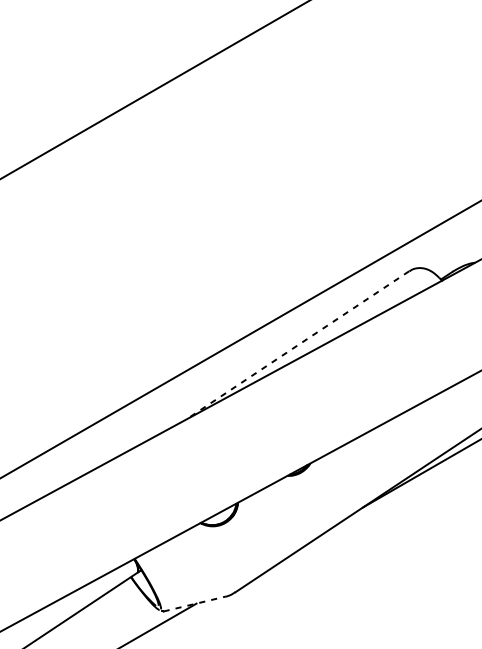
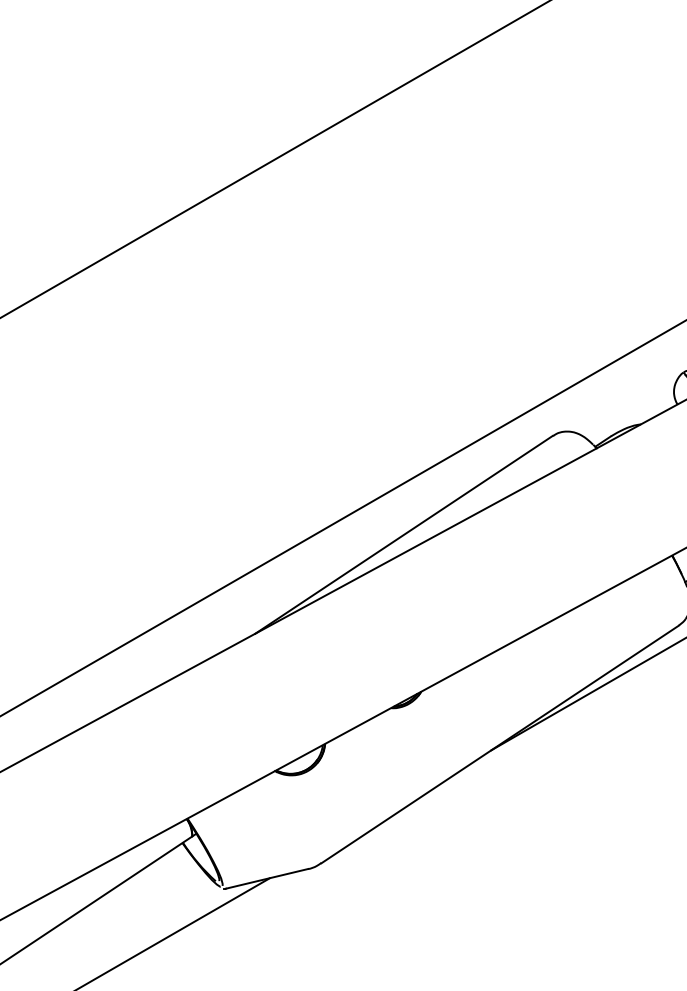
line: (297, 345) -> (404, 534), dashed -> solid
line: (194, 603) -> (267, 878), dashed -> solid

